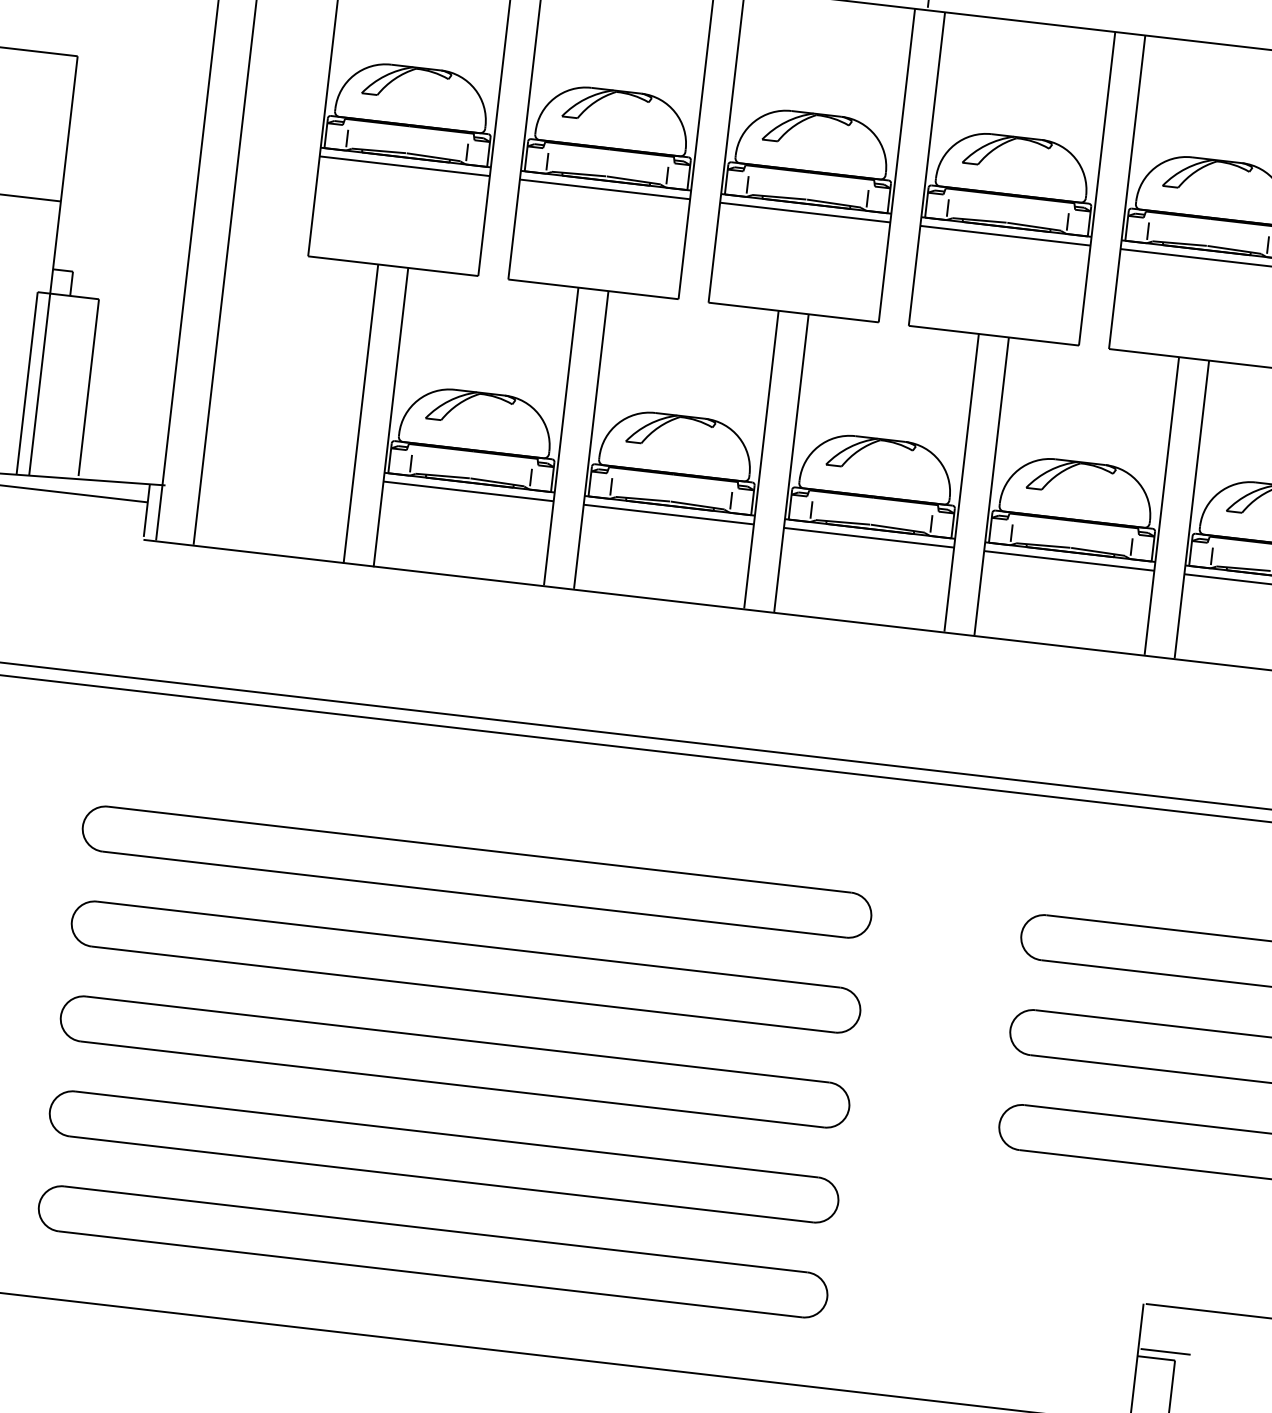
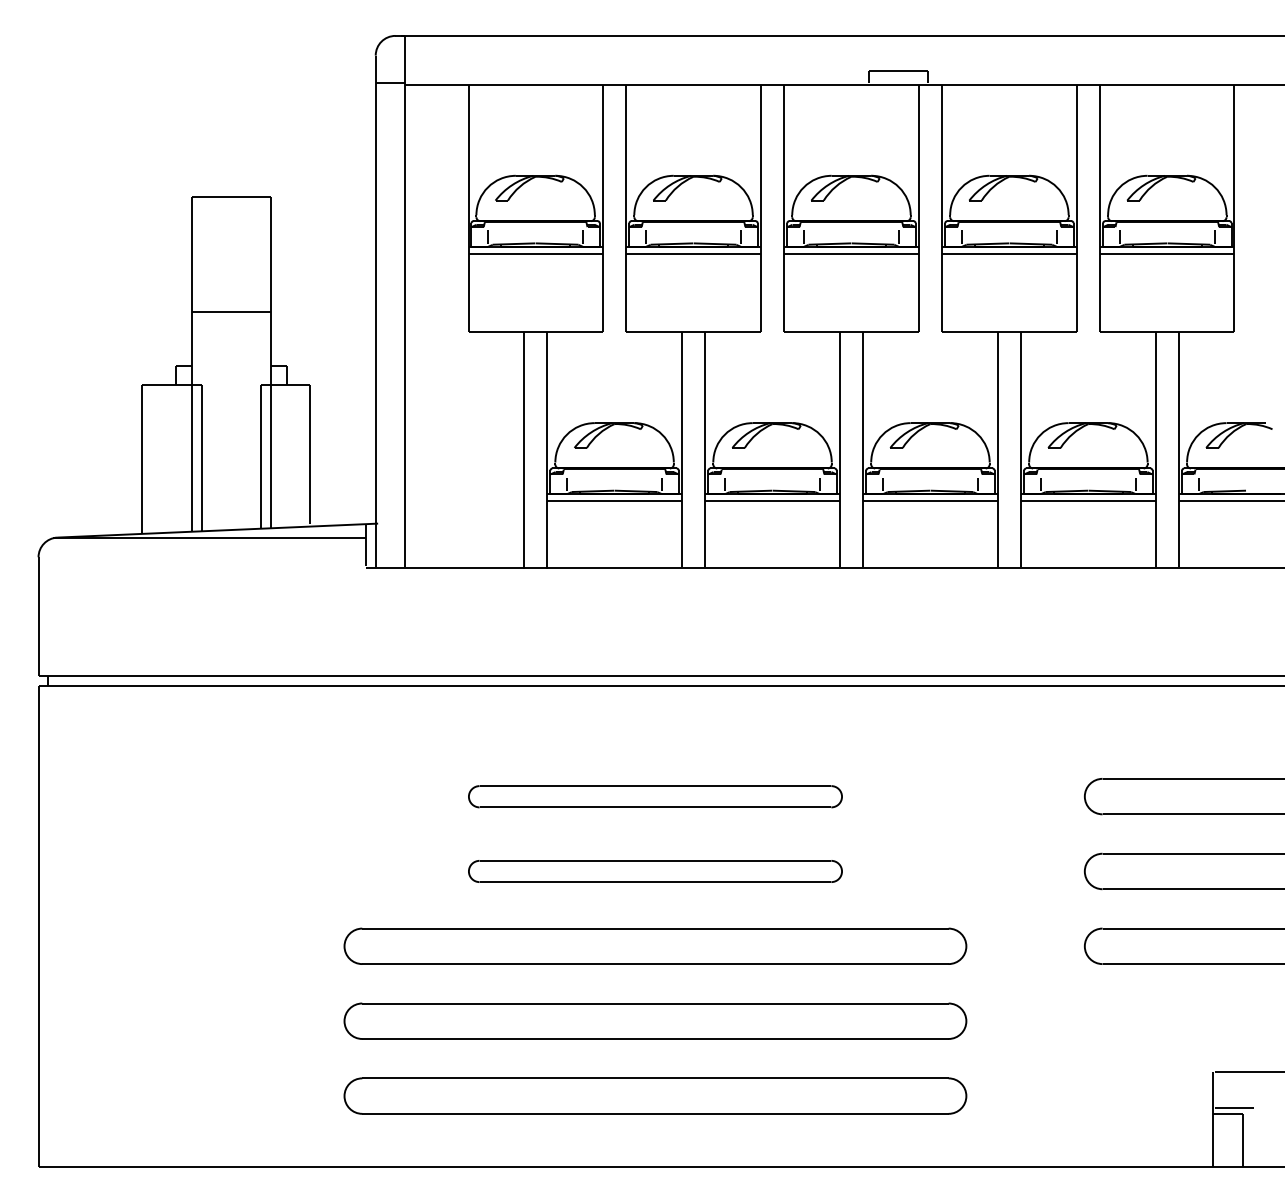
part: (477, 872) -> (655, 796), size x0.6
part: (466, 967) -> (655, 871), size x0.6

